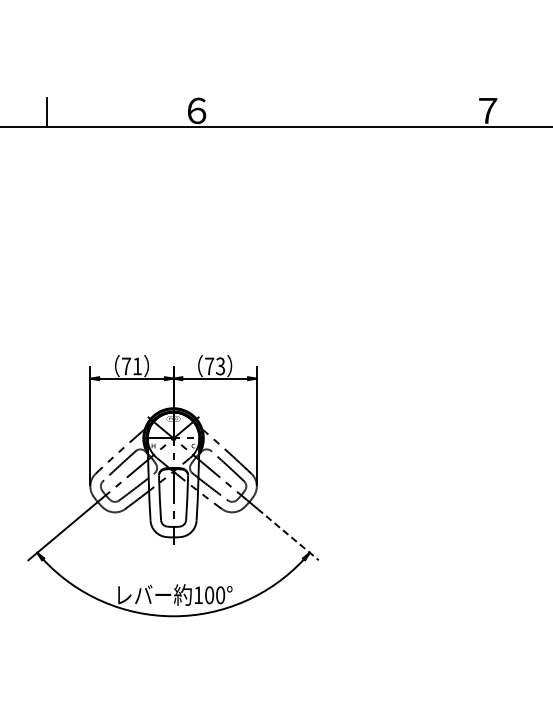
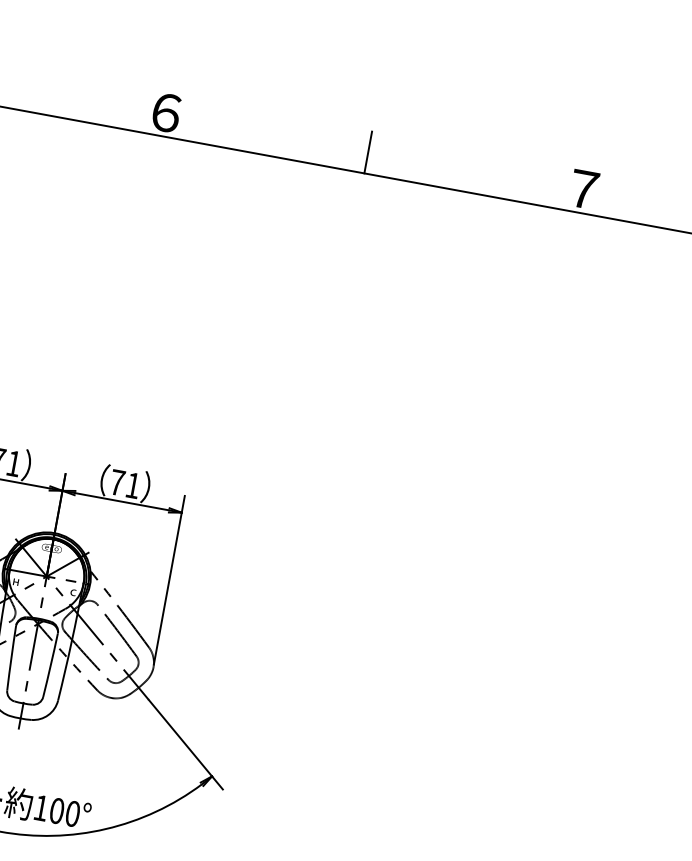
line: (337, 112) -> (367, 152), added
text: (220, 366) -> (132, 485), 73 -> 71
line: (288, 534) -> (186, 744), dashed -> solid

